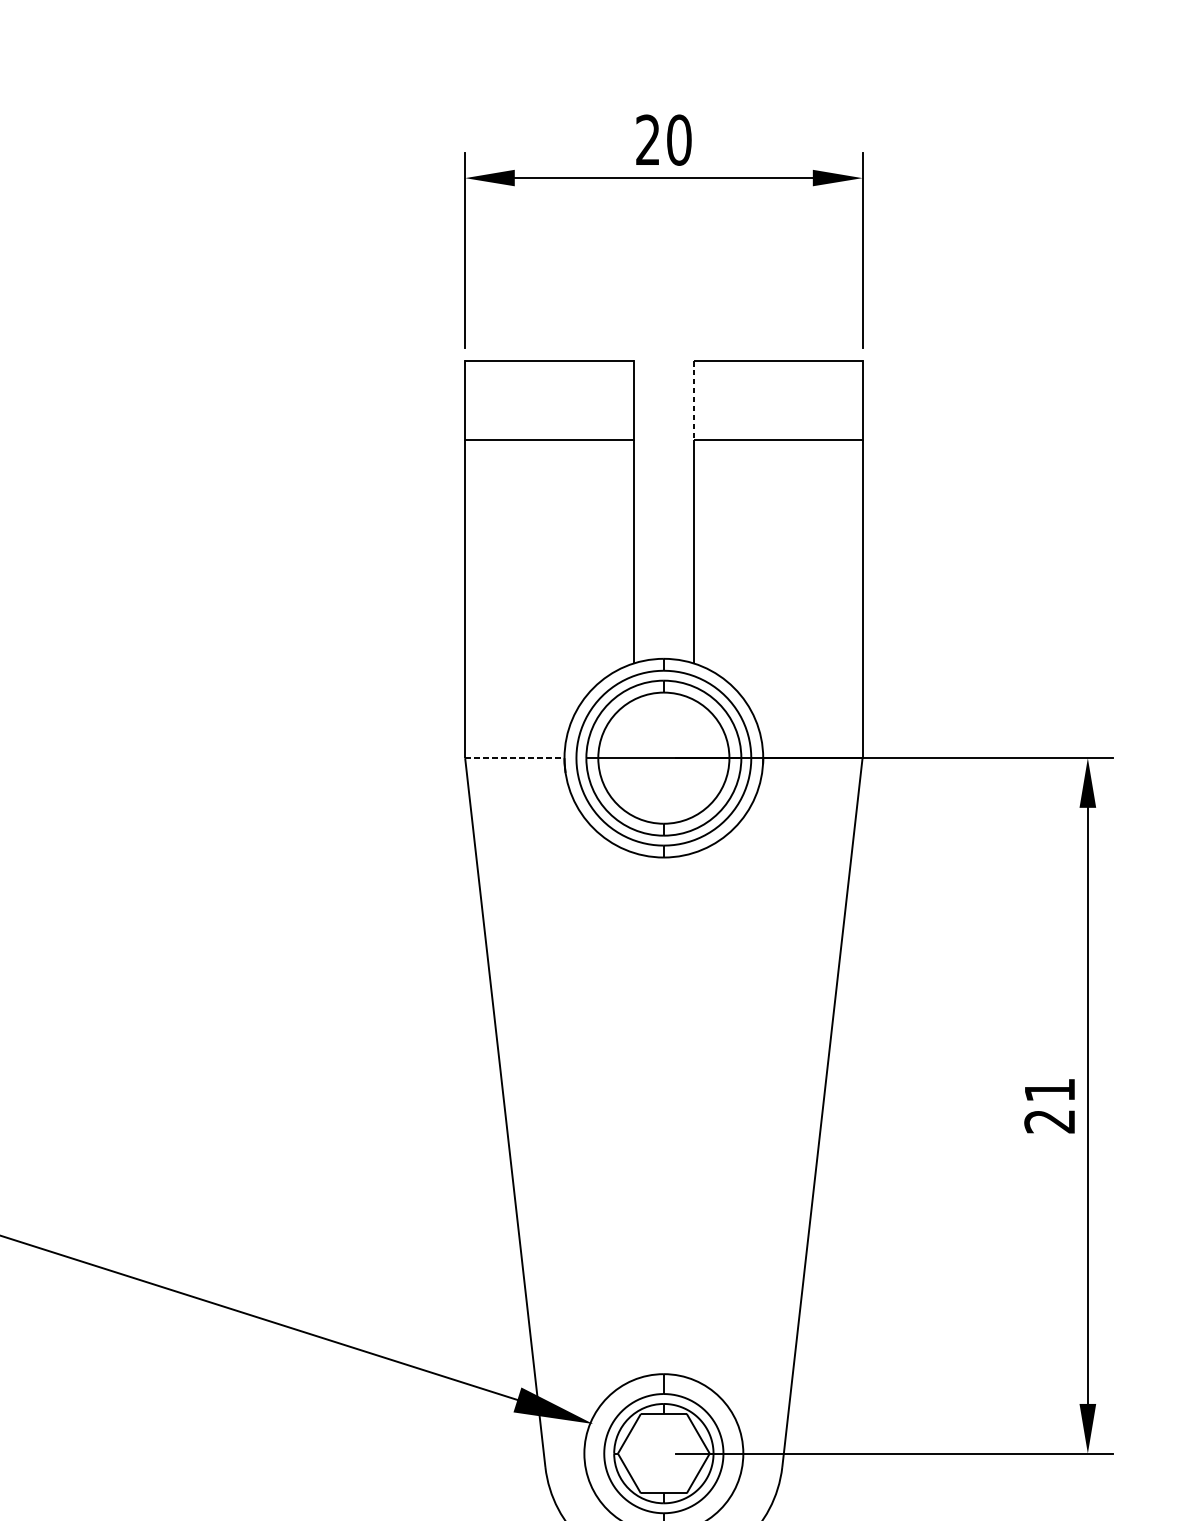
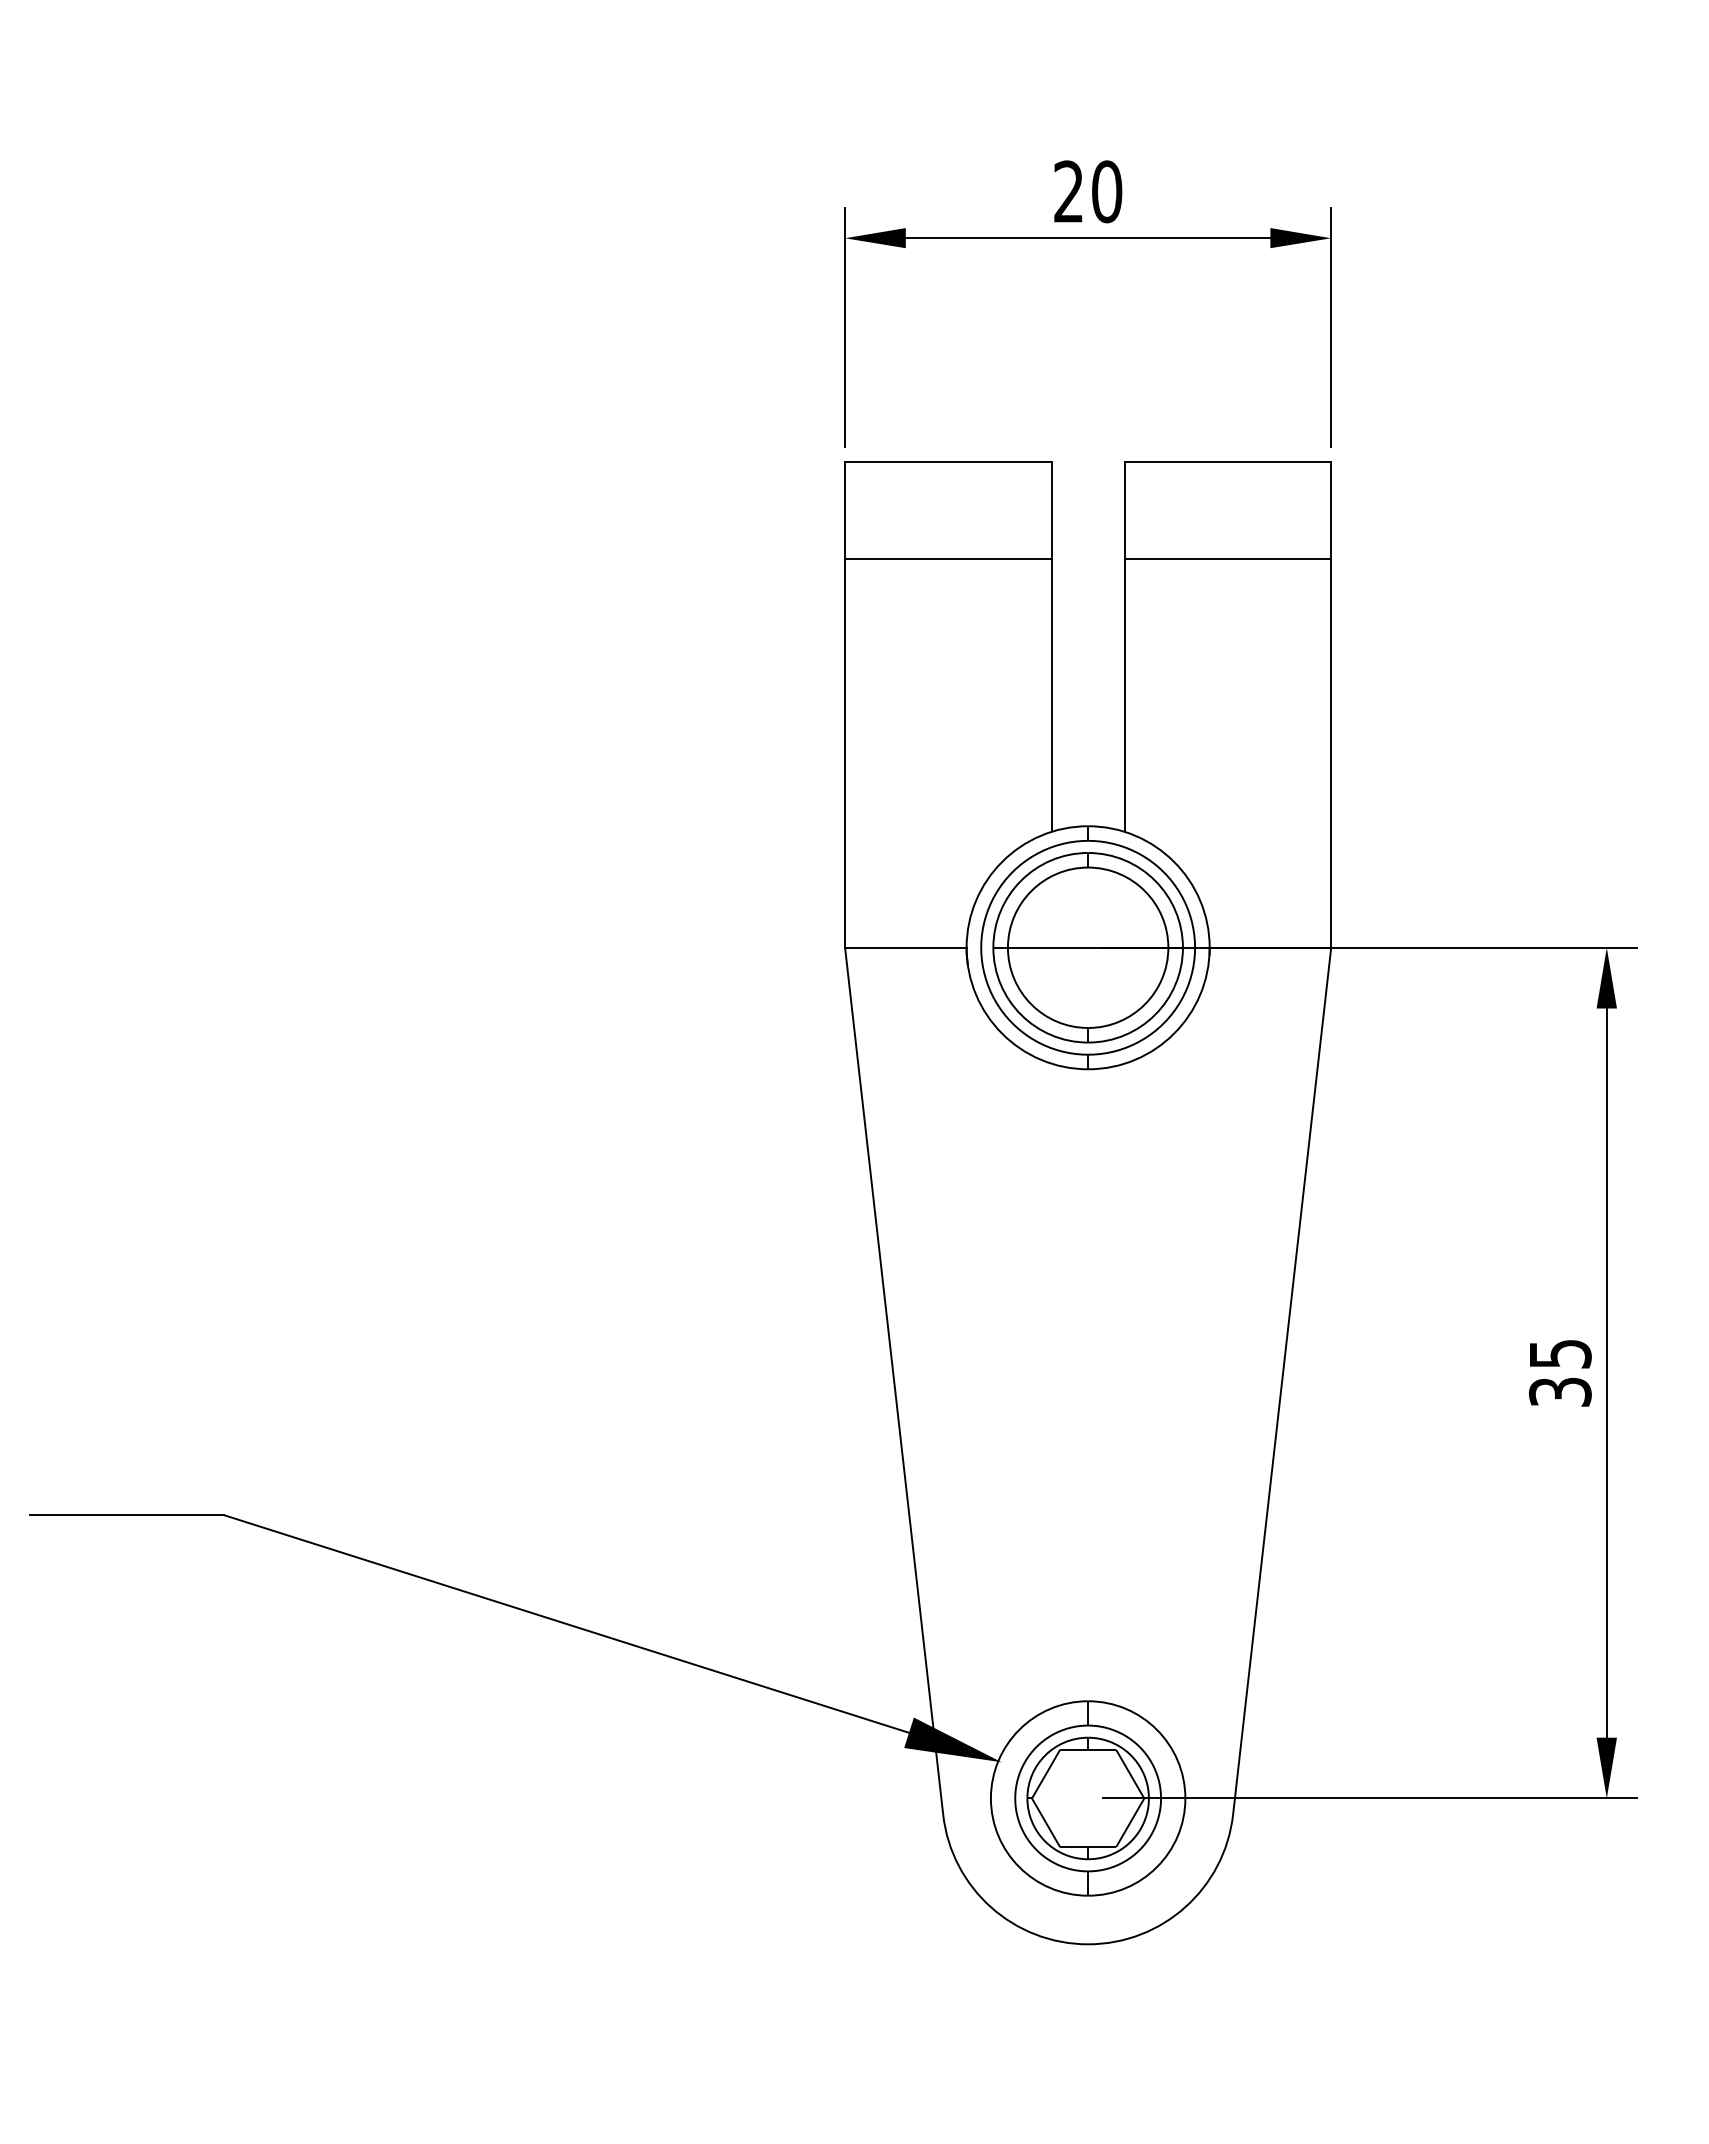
line: (693, 400) -> (1124, 510), dashed -> solid
line: (514, 757) -> (905, 947), dashed -> solid
text: (1050, 1106) -> (1560, 1373), 21 -> 35

